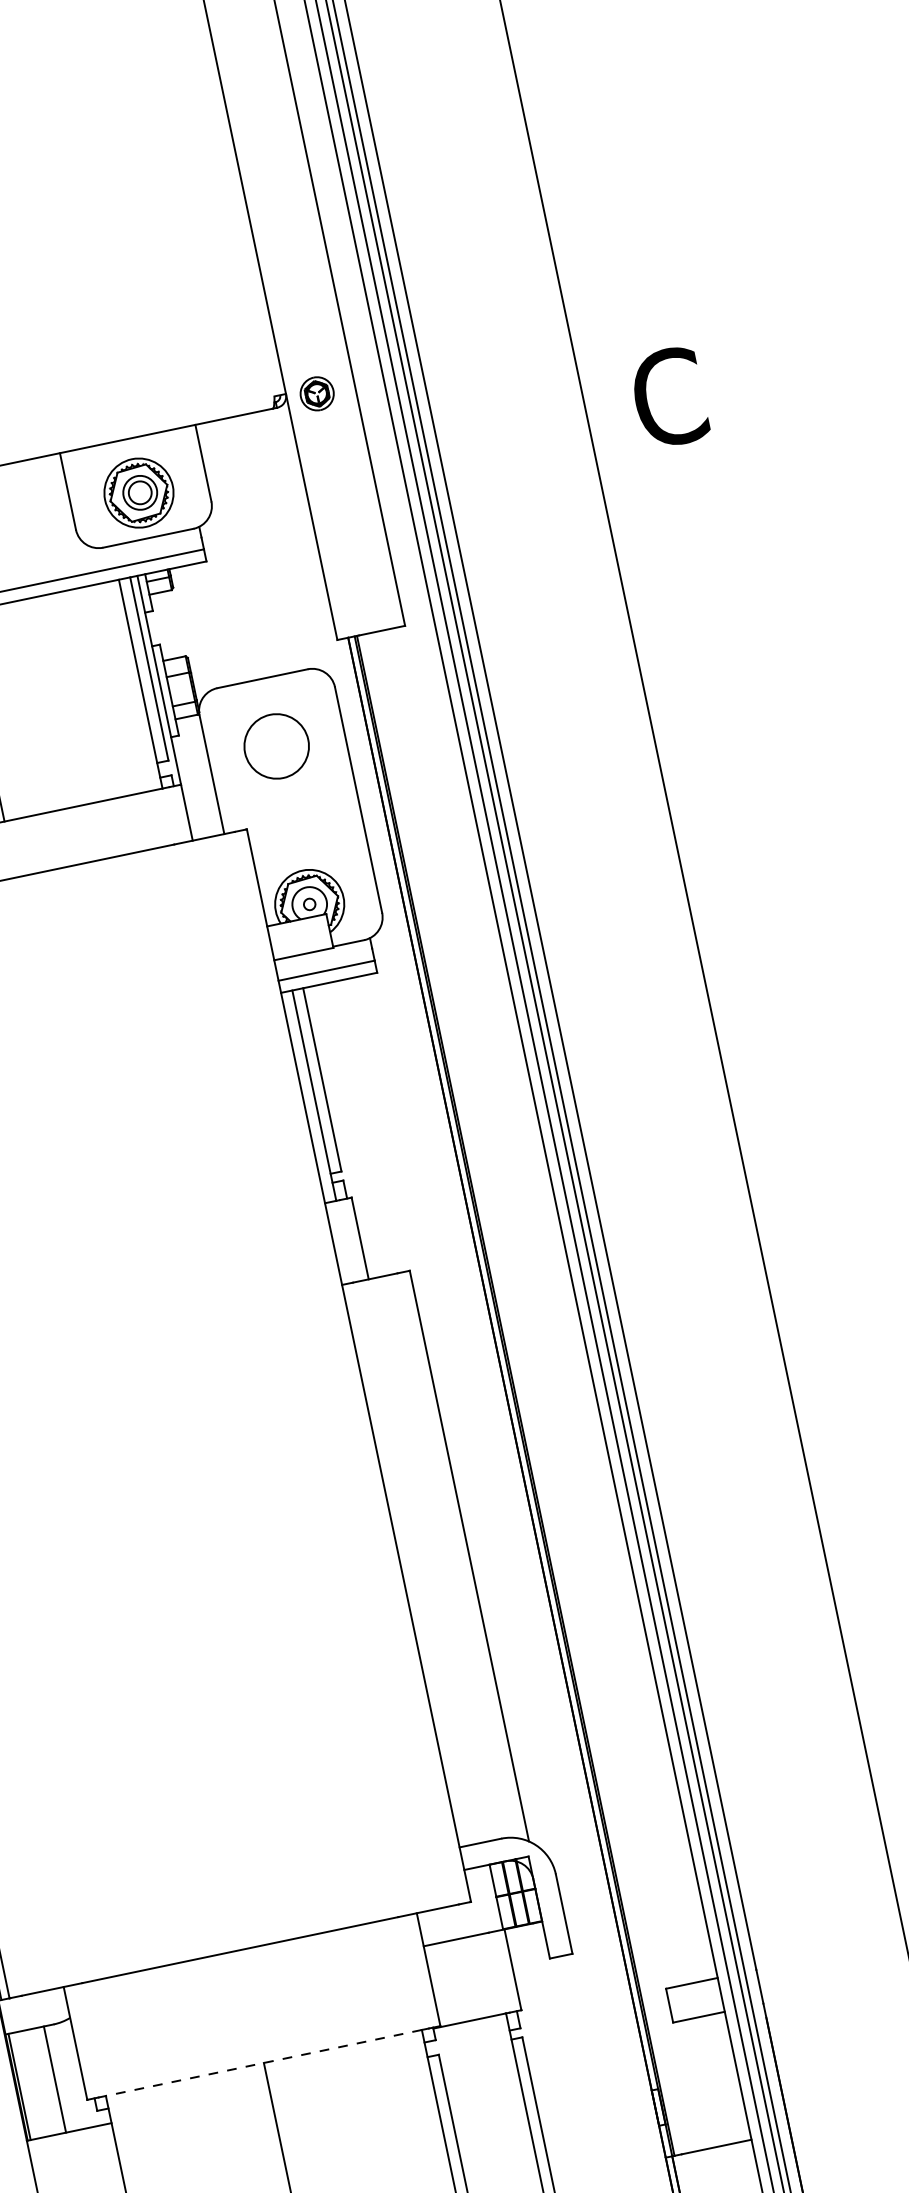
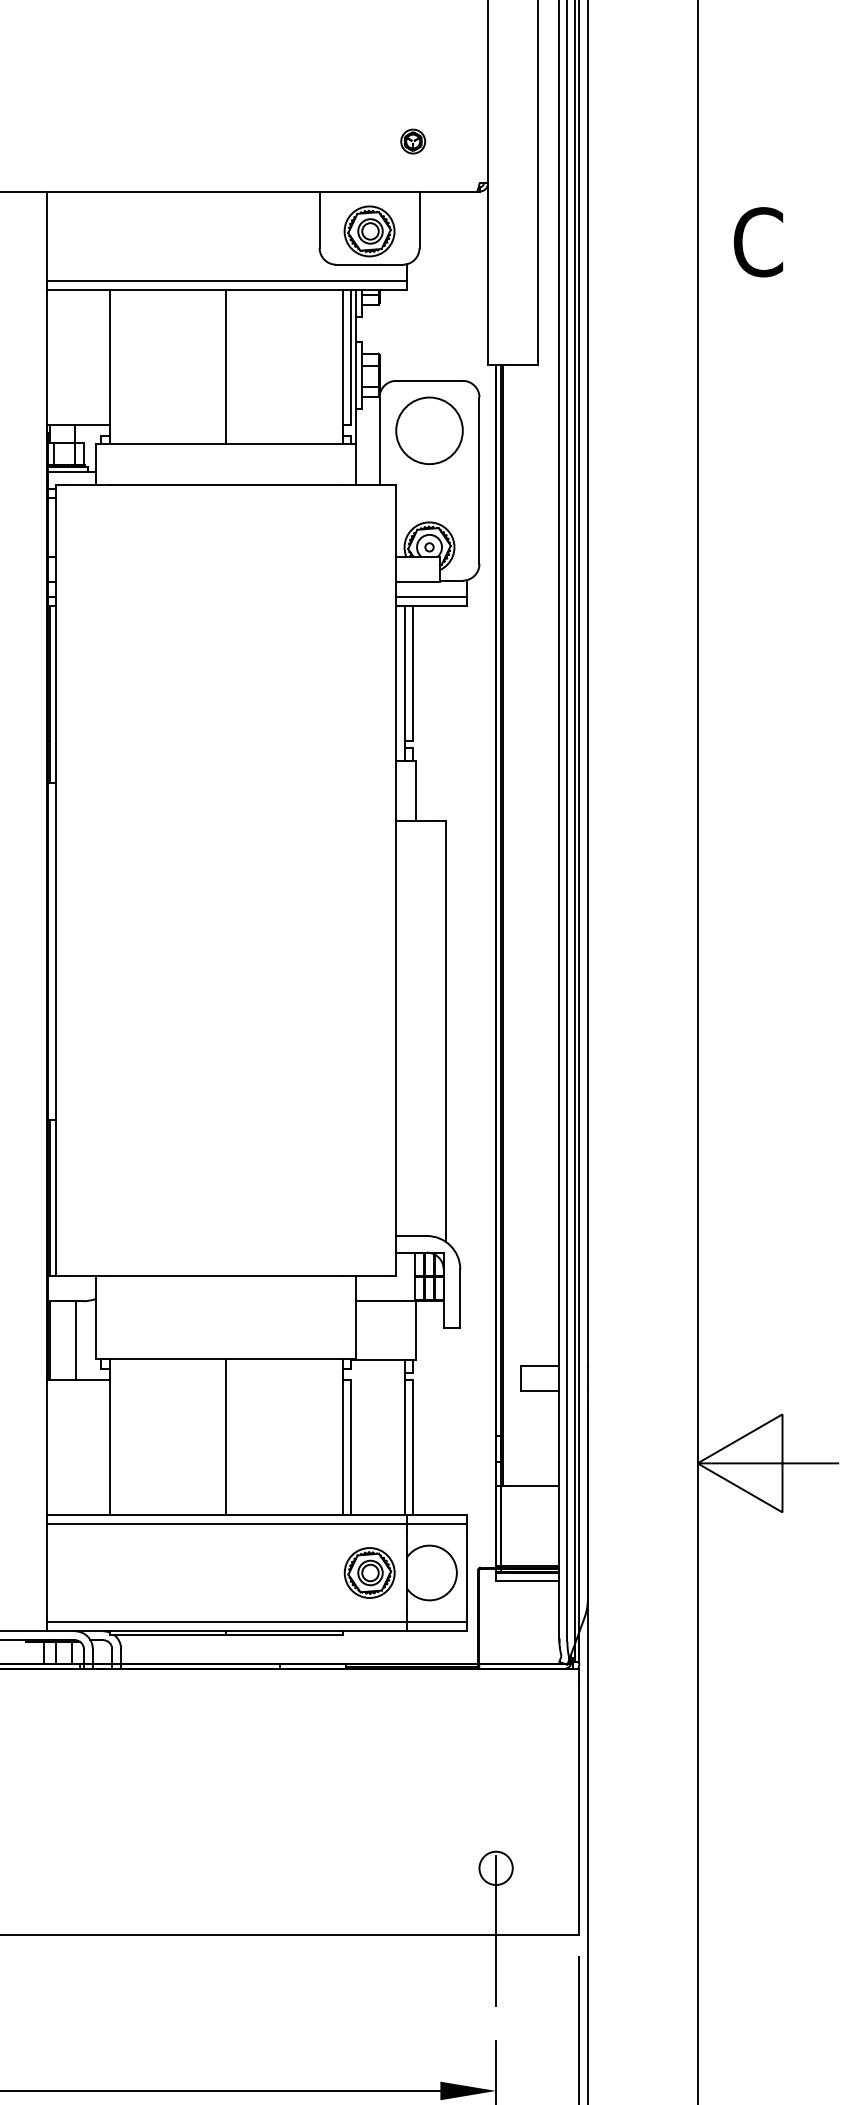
part: (317, 393) -> (413, 141), moved
circle: (276, 745) -> (429, 430), size x1.43
line: (264, 2062) -> (226, 1359), dashed -> solid

